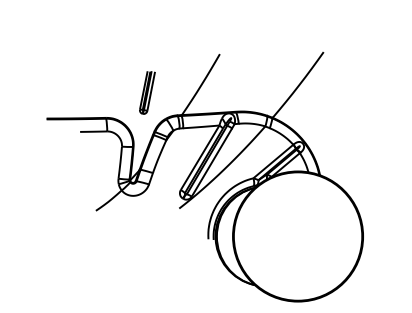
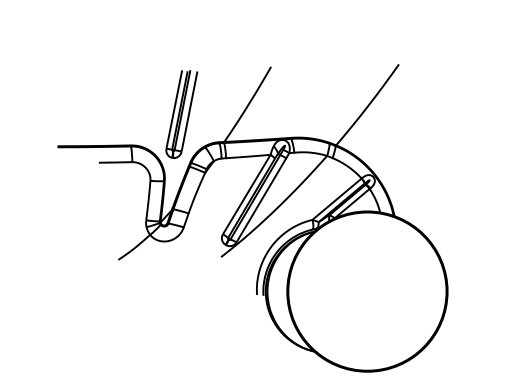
part: (147, 92) -> (181, 114), size x1.67

